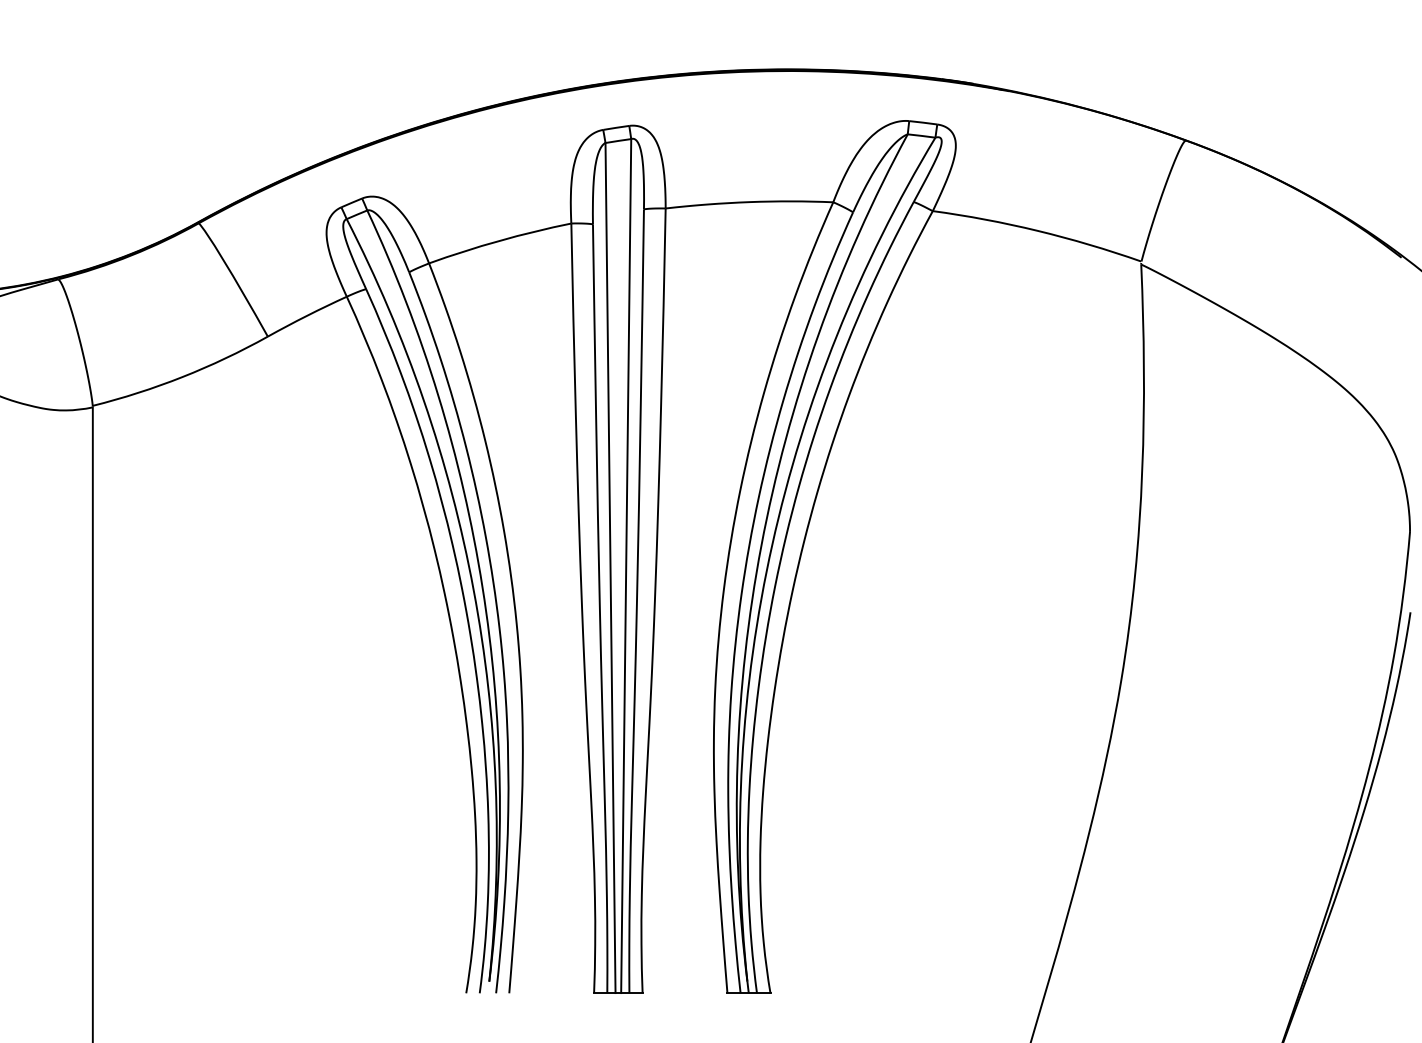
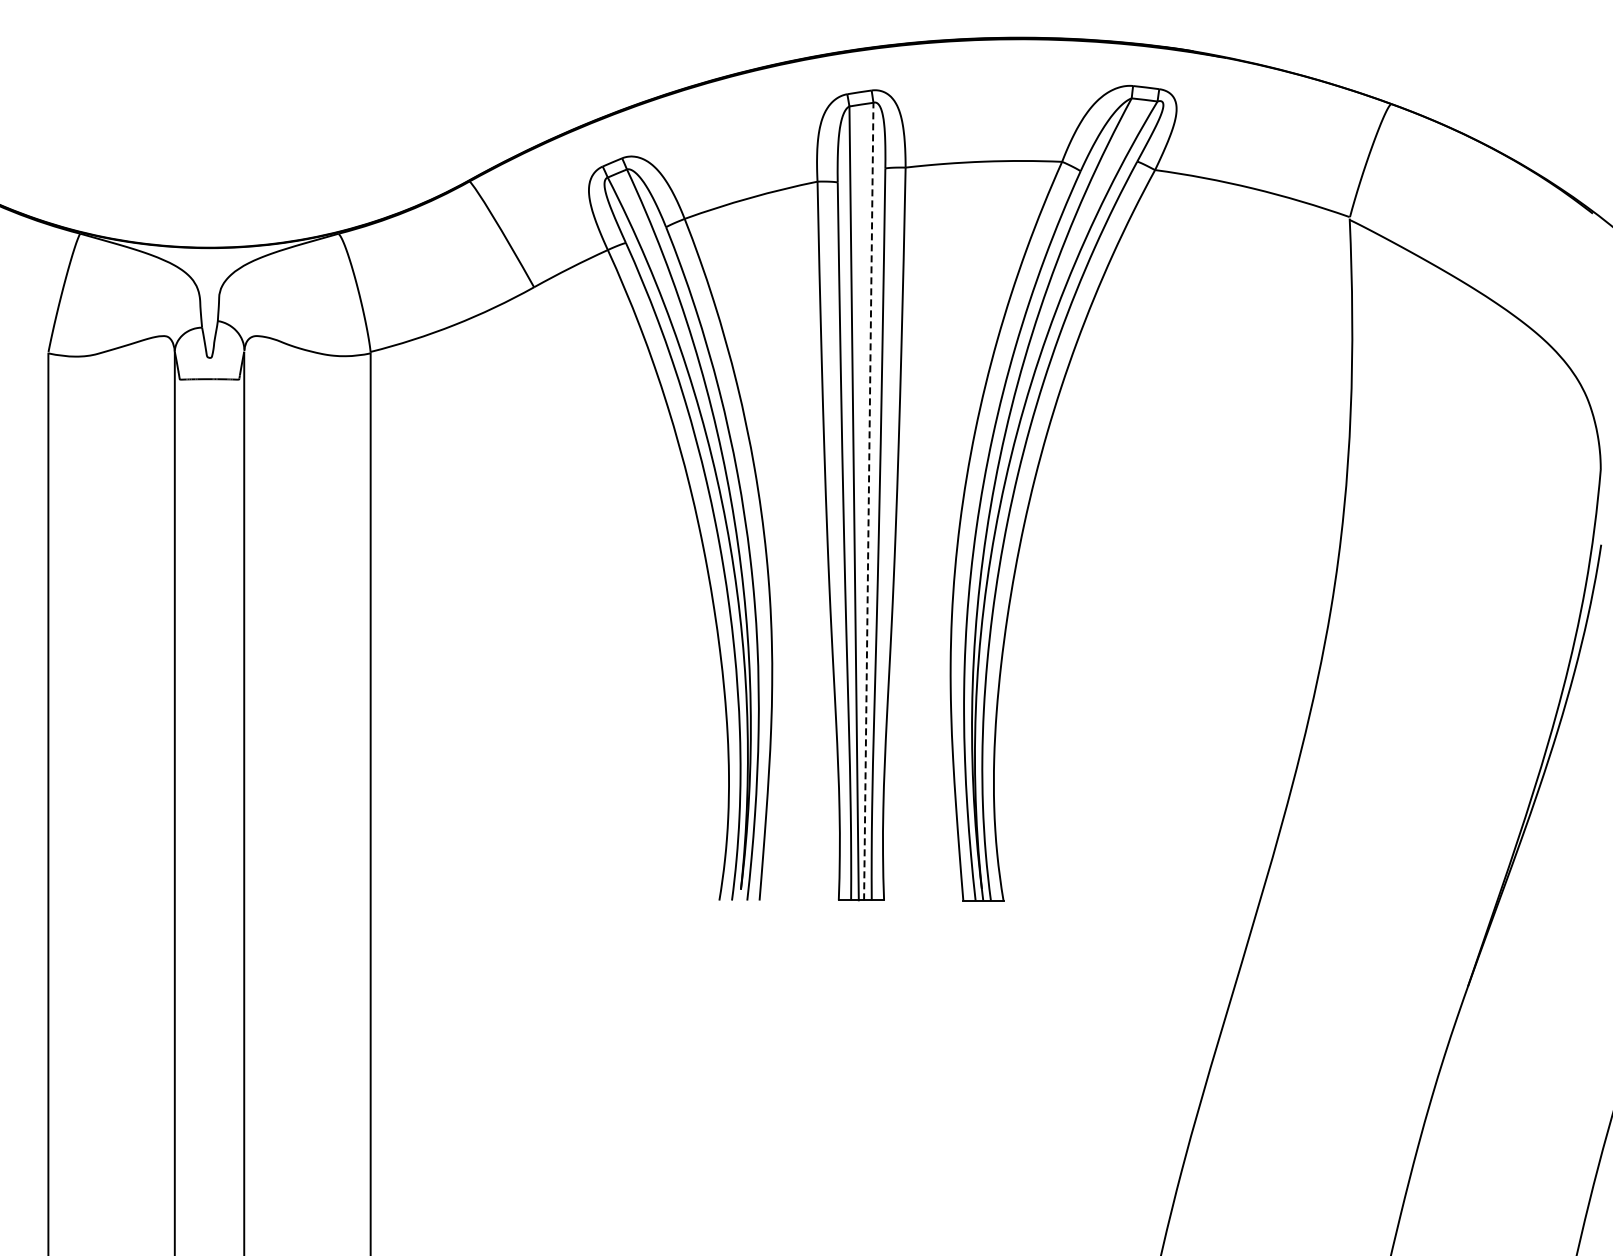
line: (625, 566) -> (868, 501), solid -> dashed

